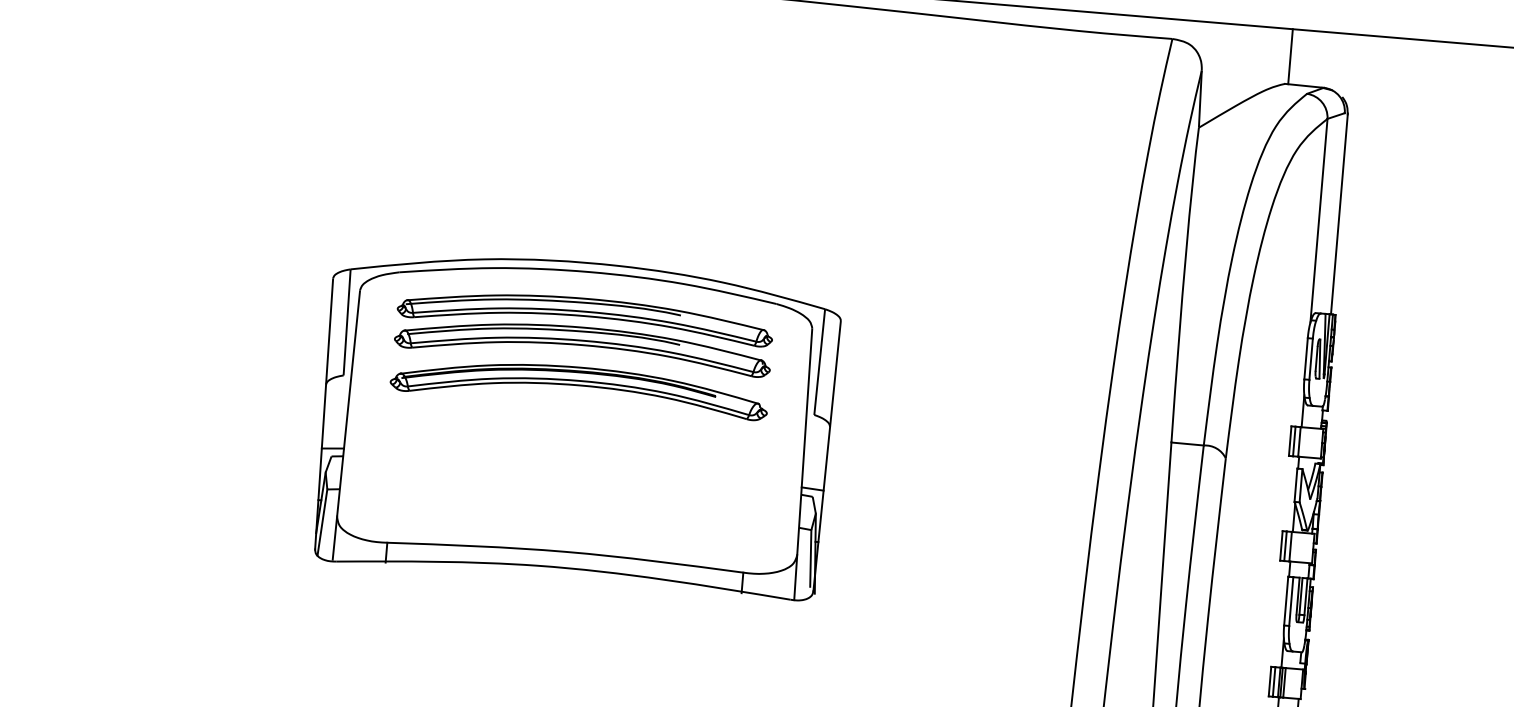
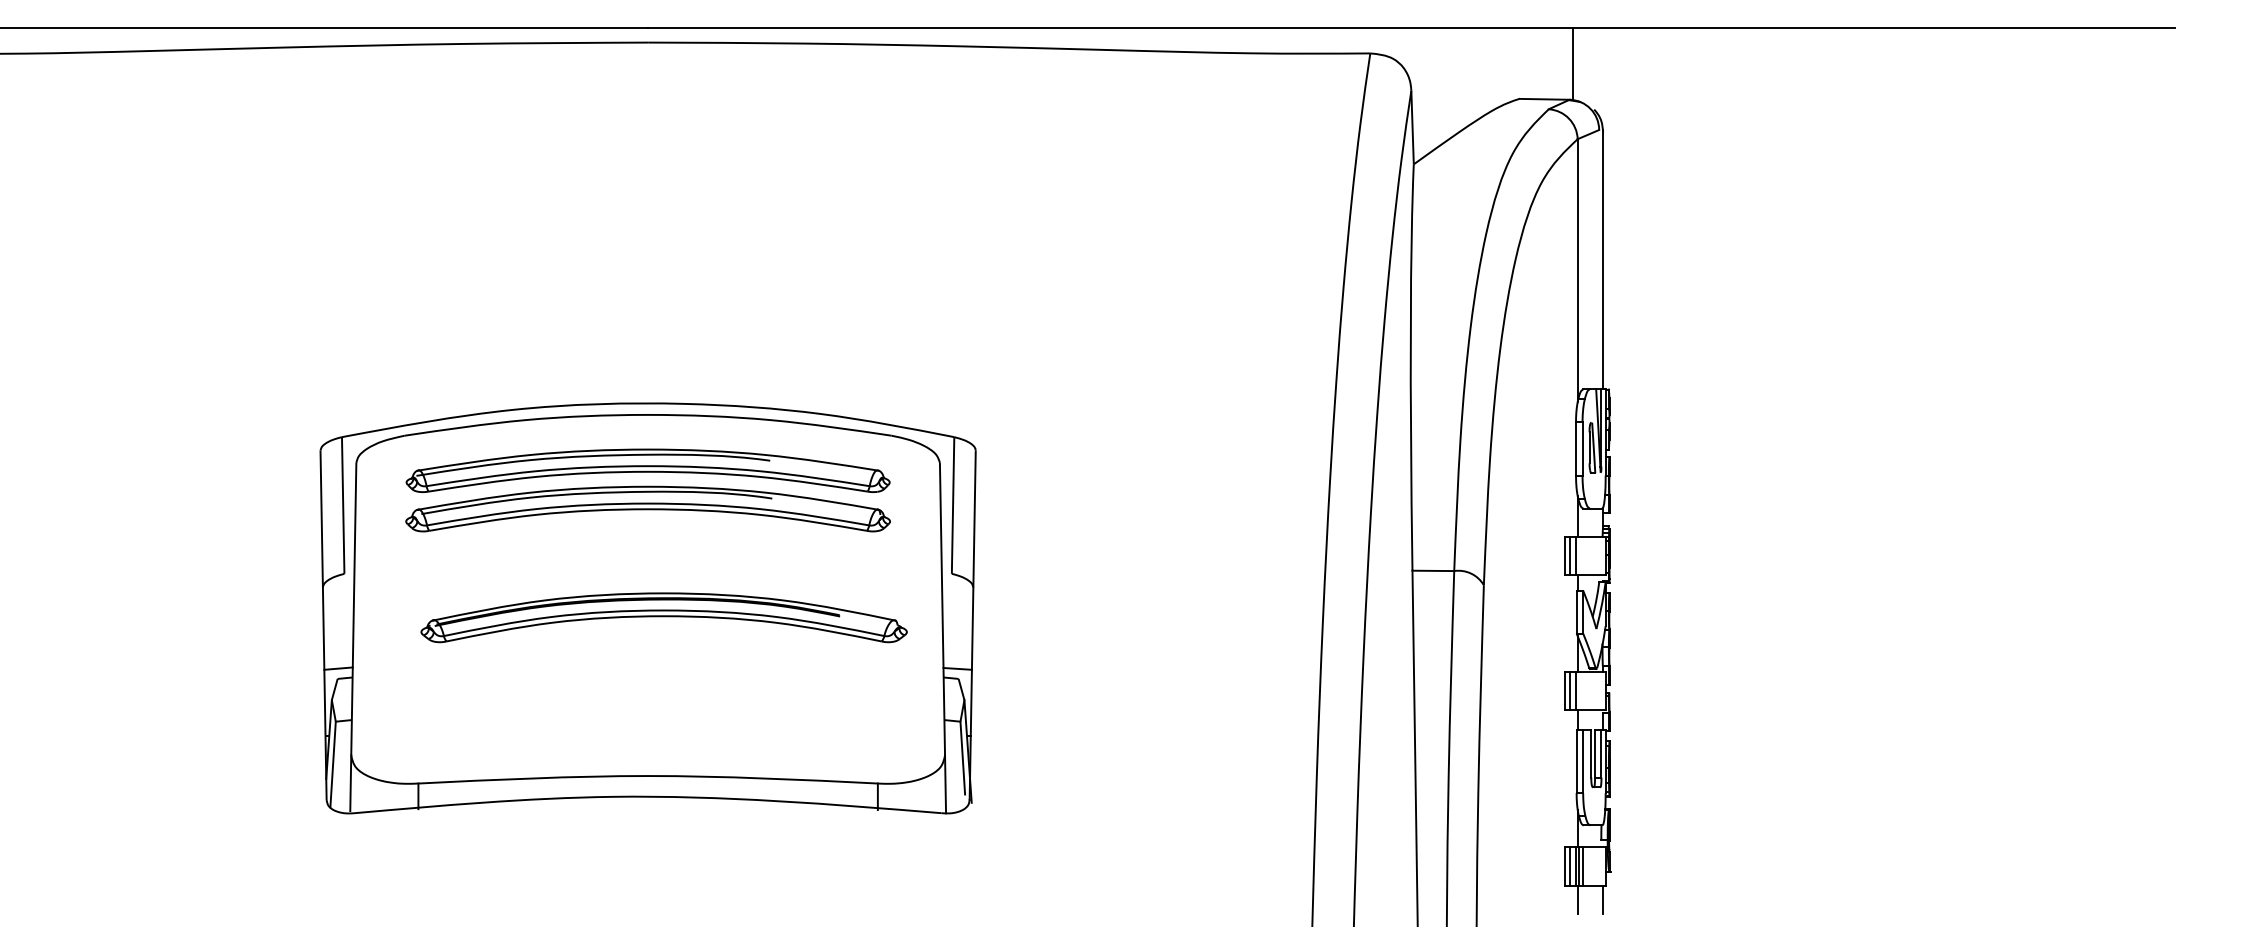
line: (1290, 56) -> (1572, 63), moved
part: (579, 386) -> (663, 617), moved

